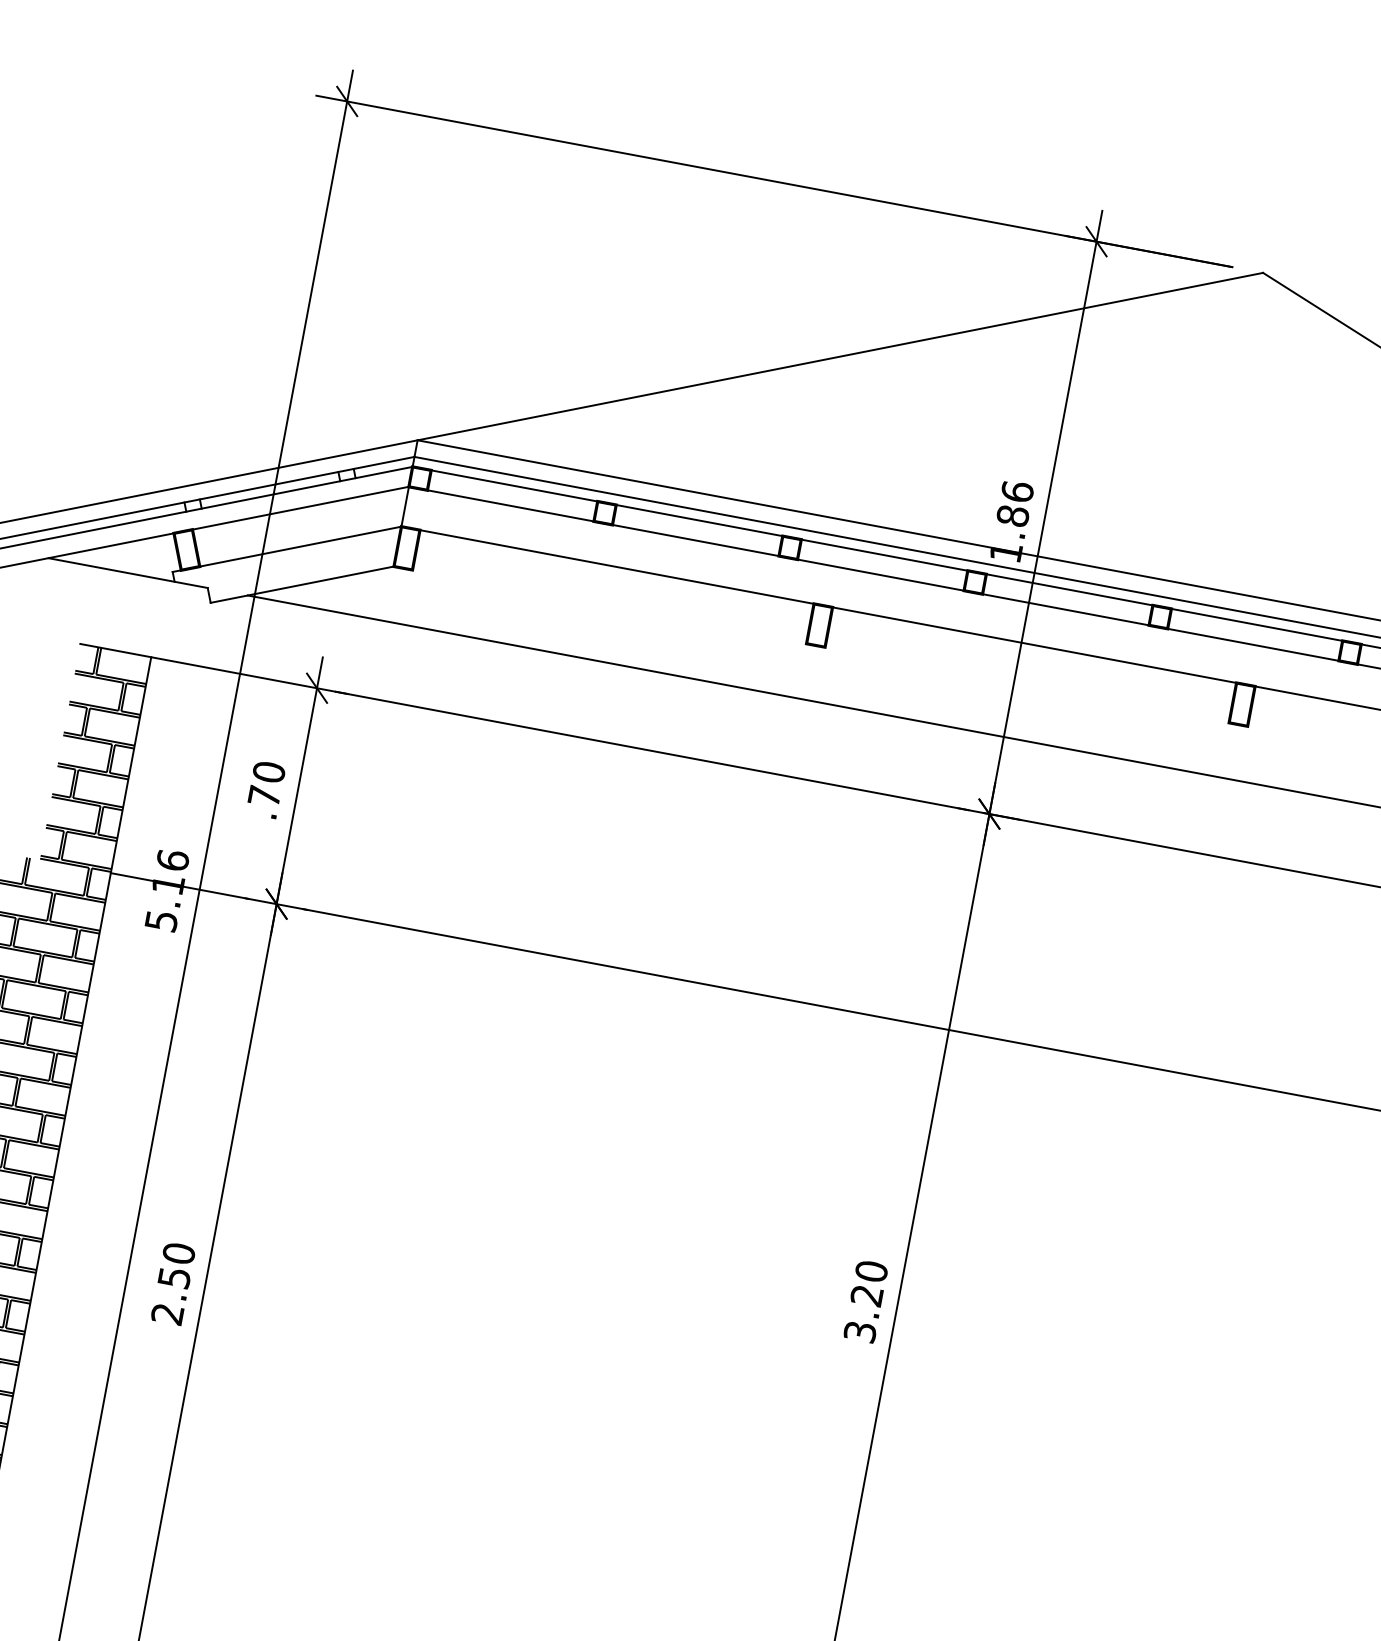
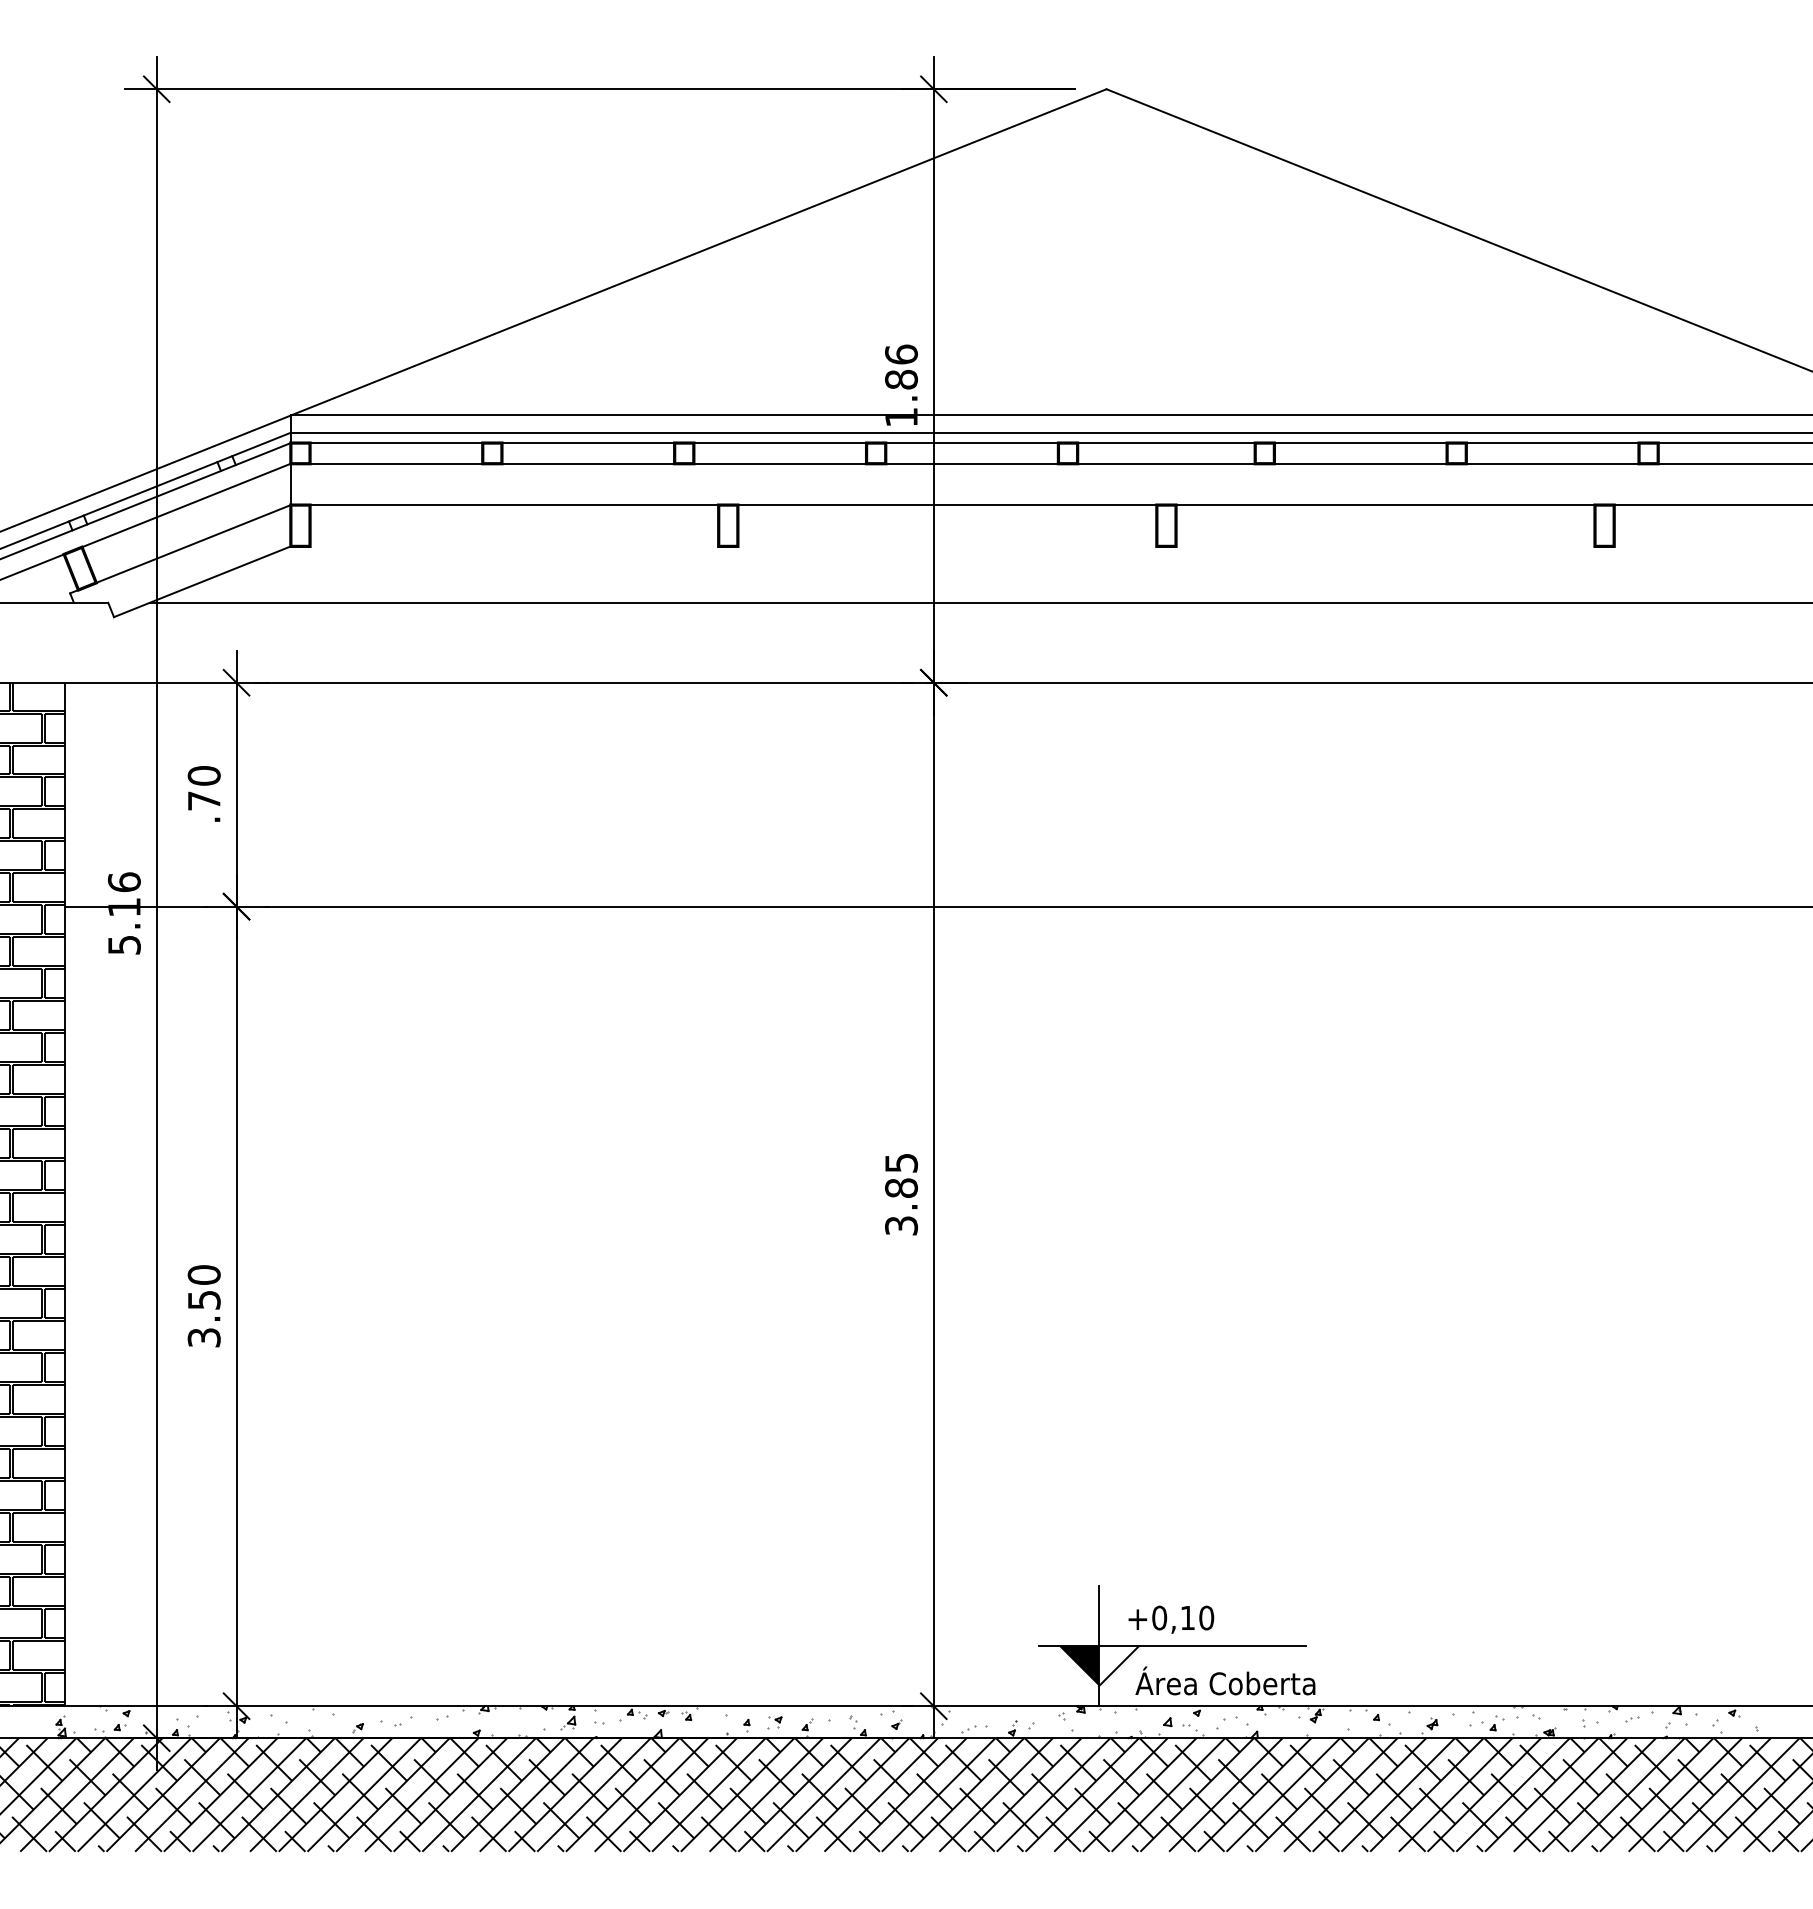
text: (869, 1283) -> (901, 1175), 3.20 -> 3.85
text: (167, 1313) -> (204, 1337), 2.50 -> 3.50

